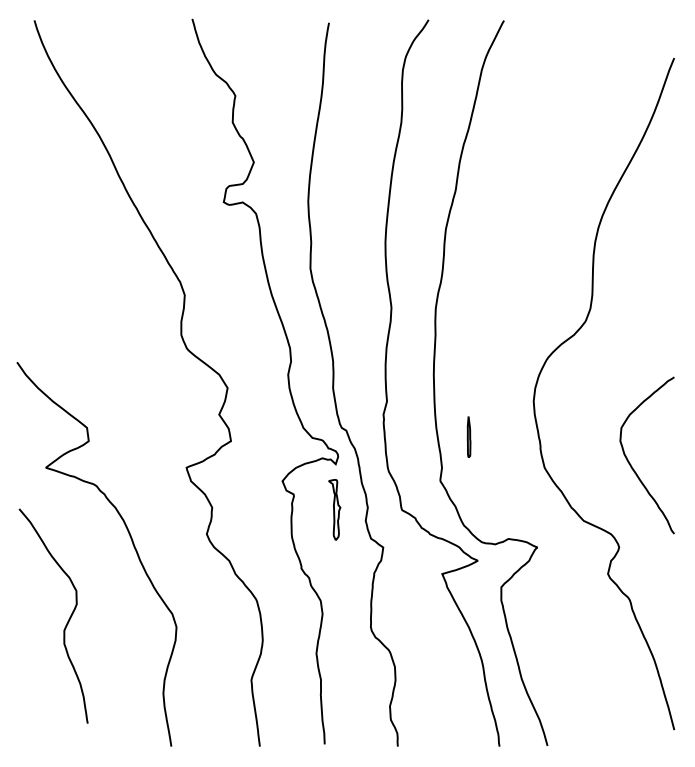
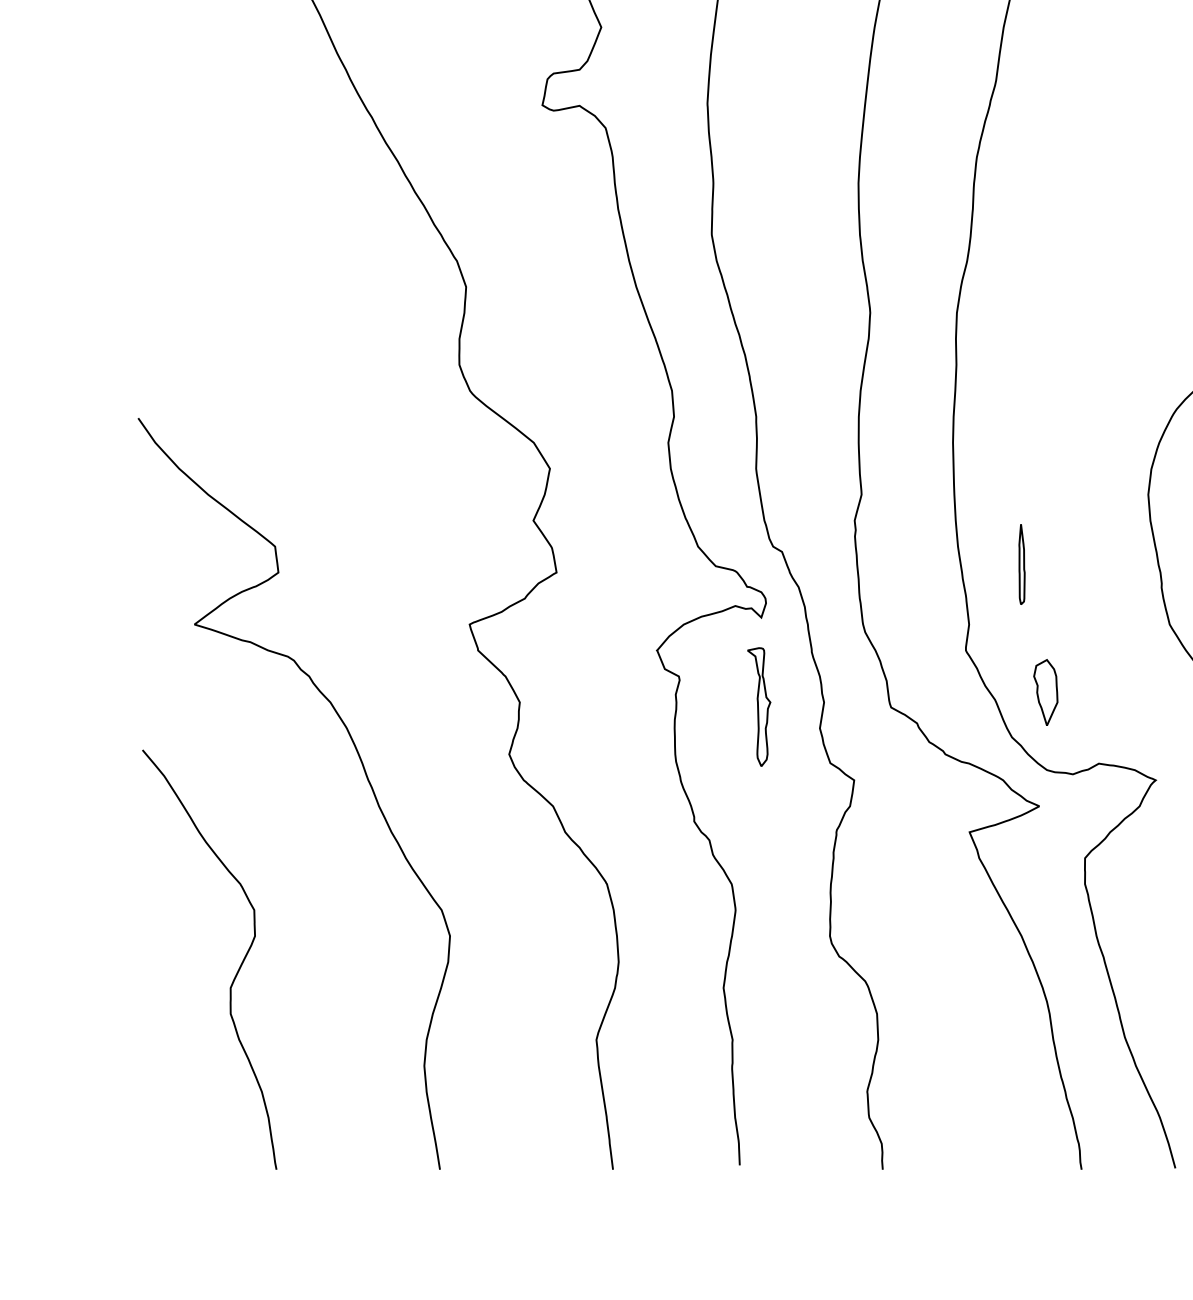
part: (481, 502) -> (1046, 692), added
curve: (67, 621) -> (236, 970), moved

